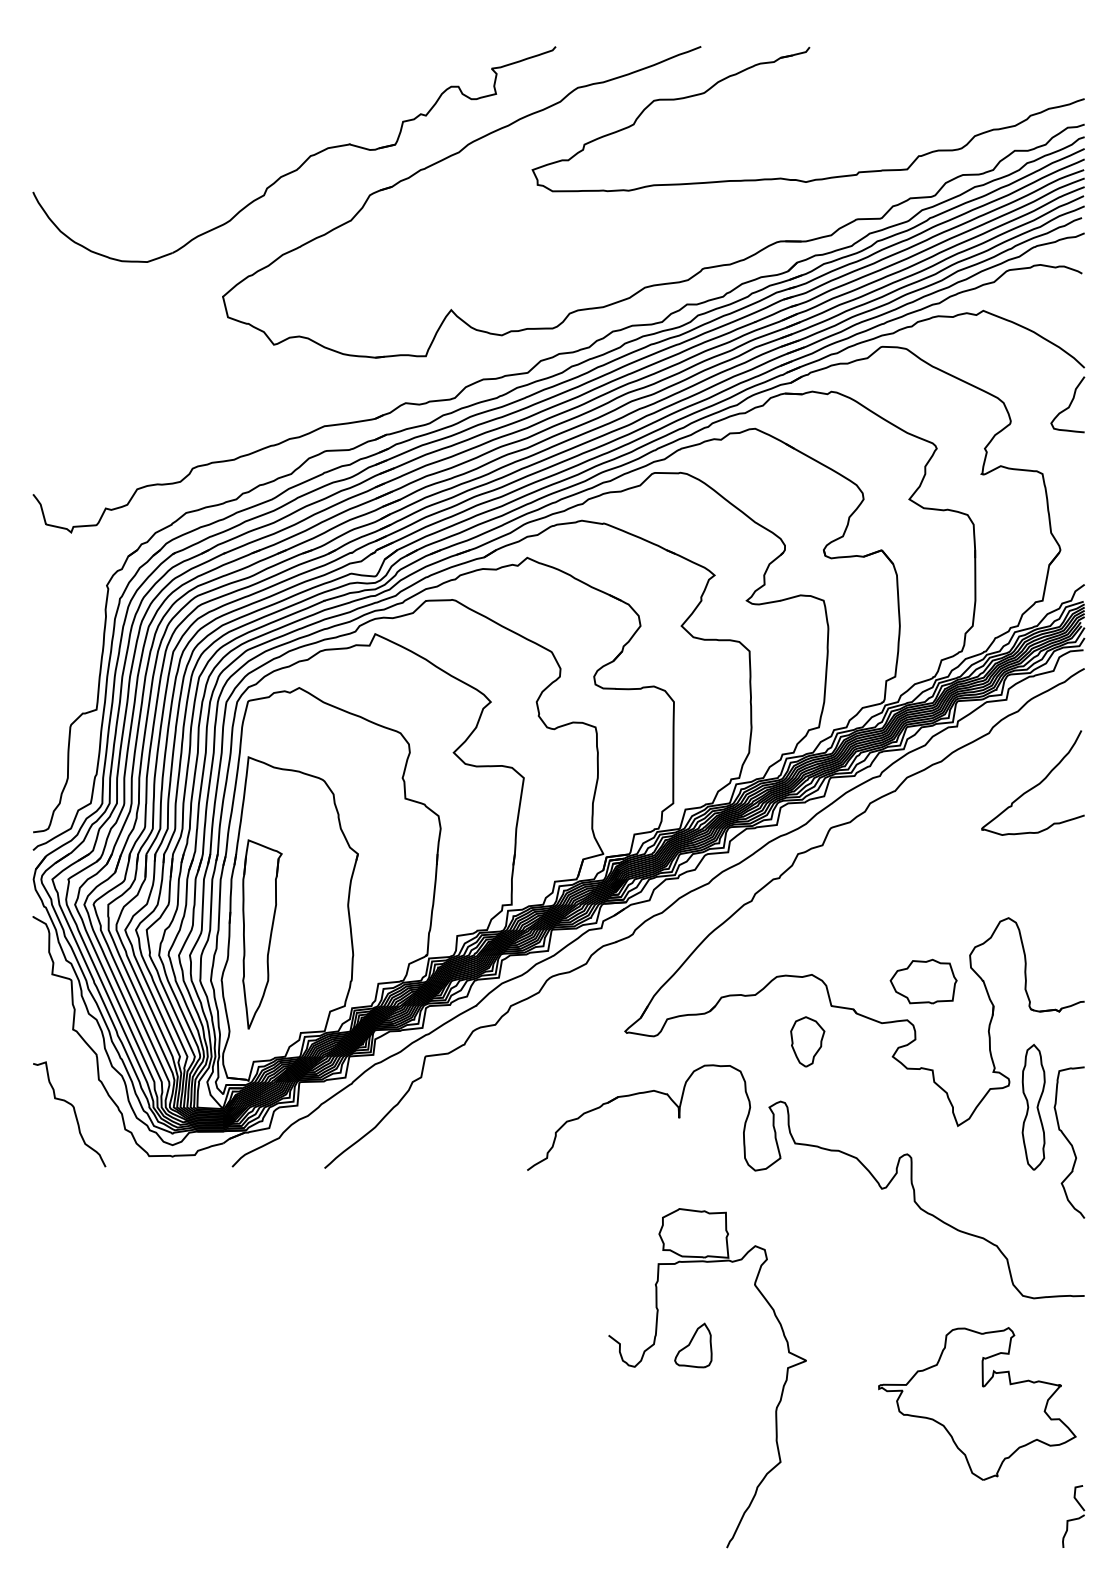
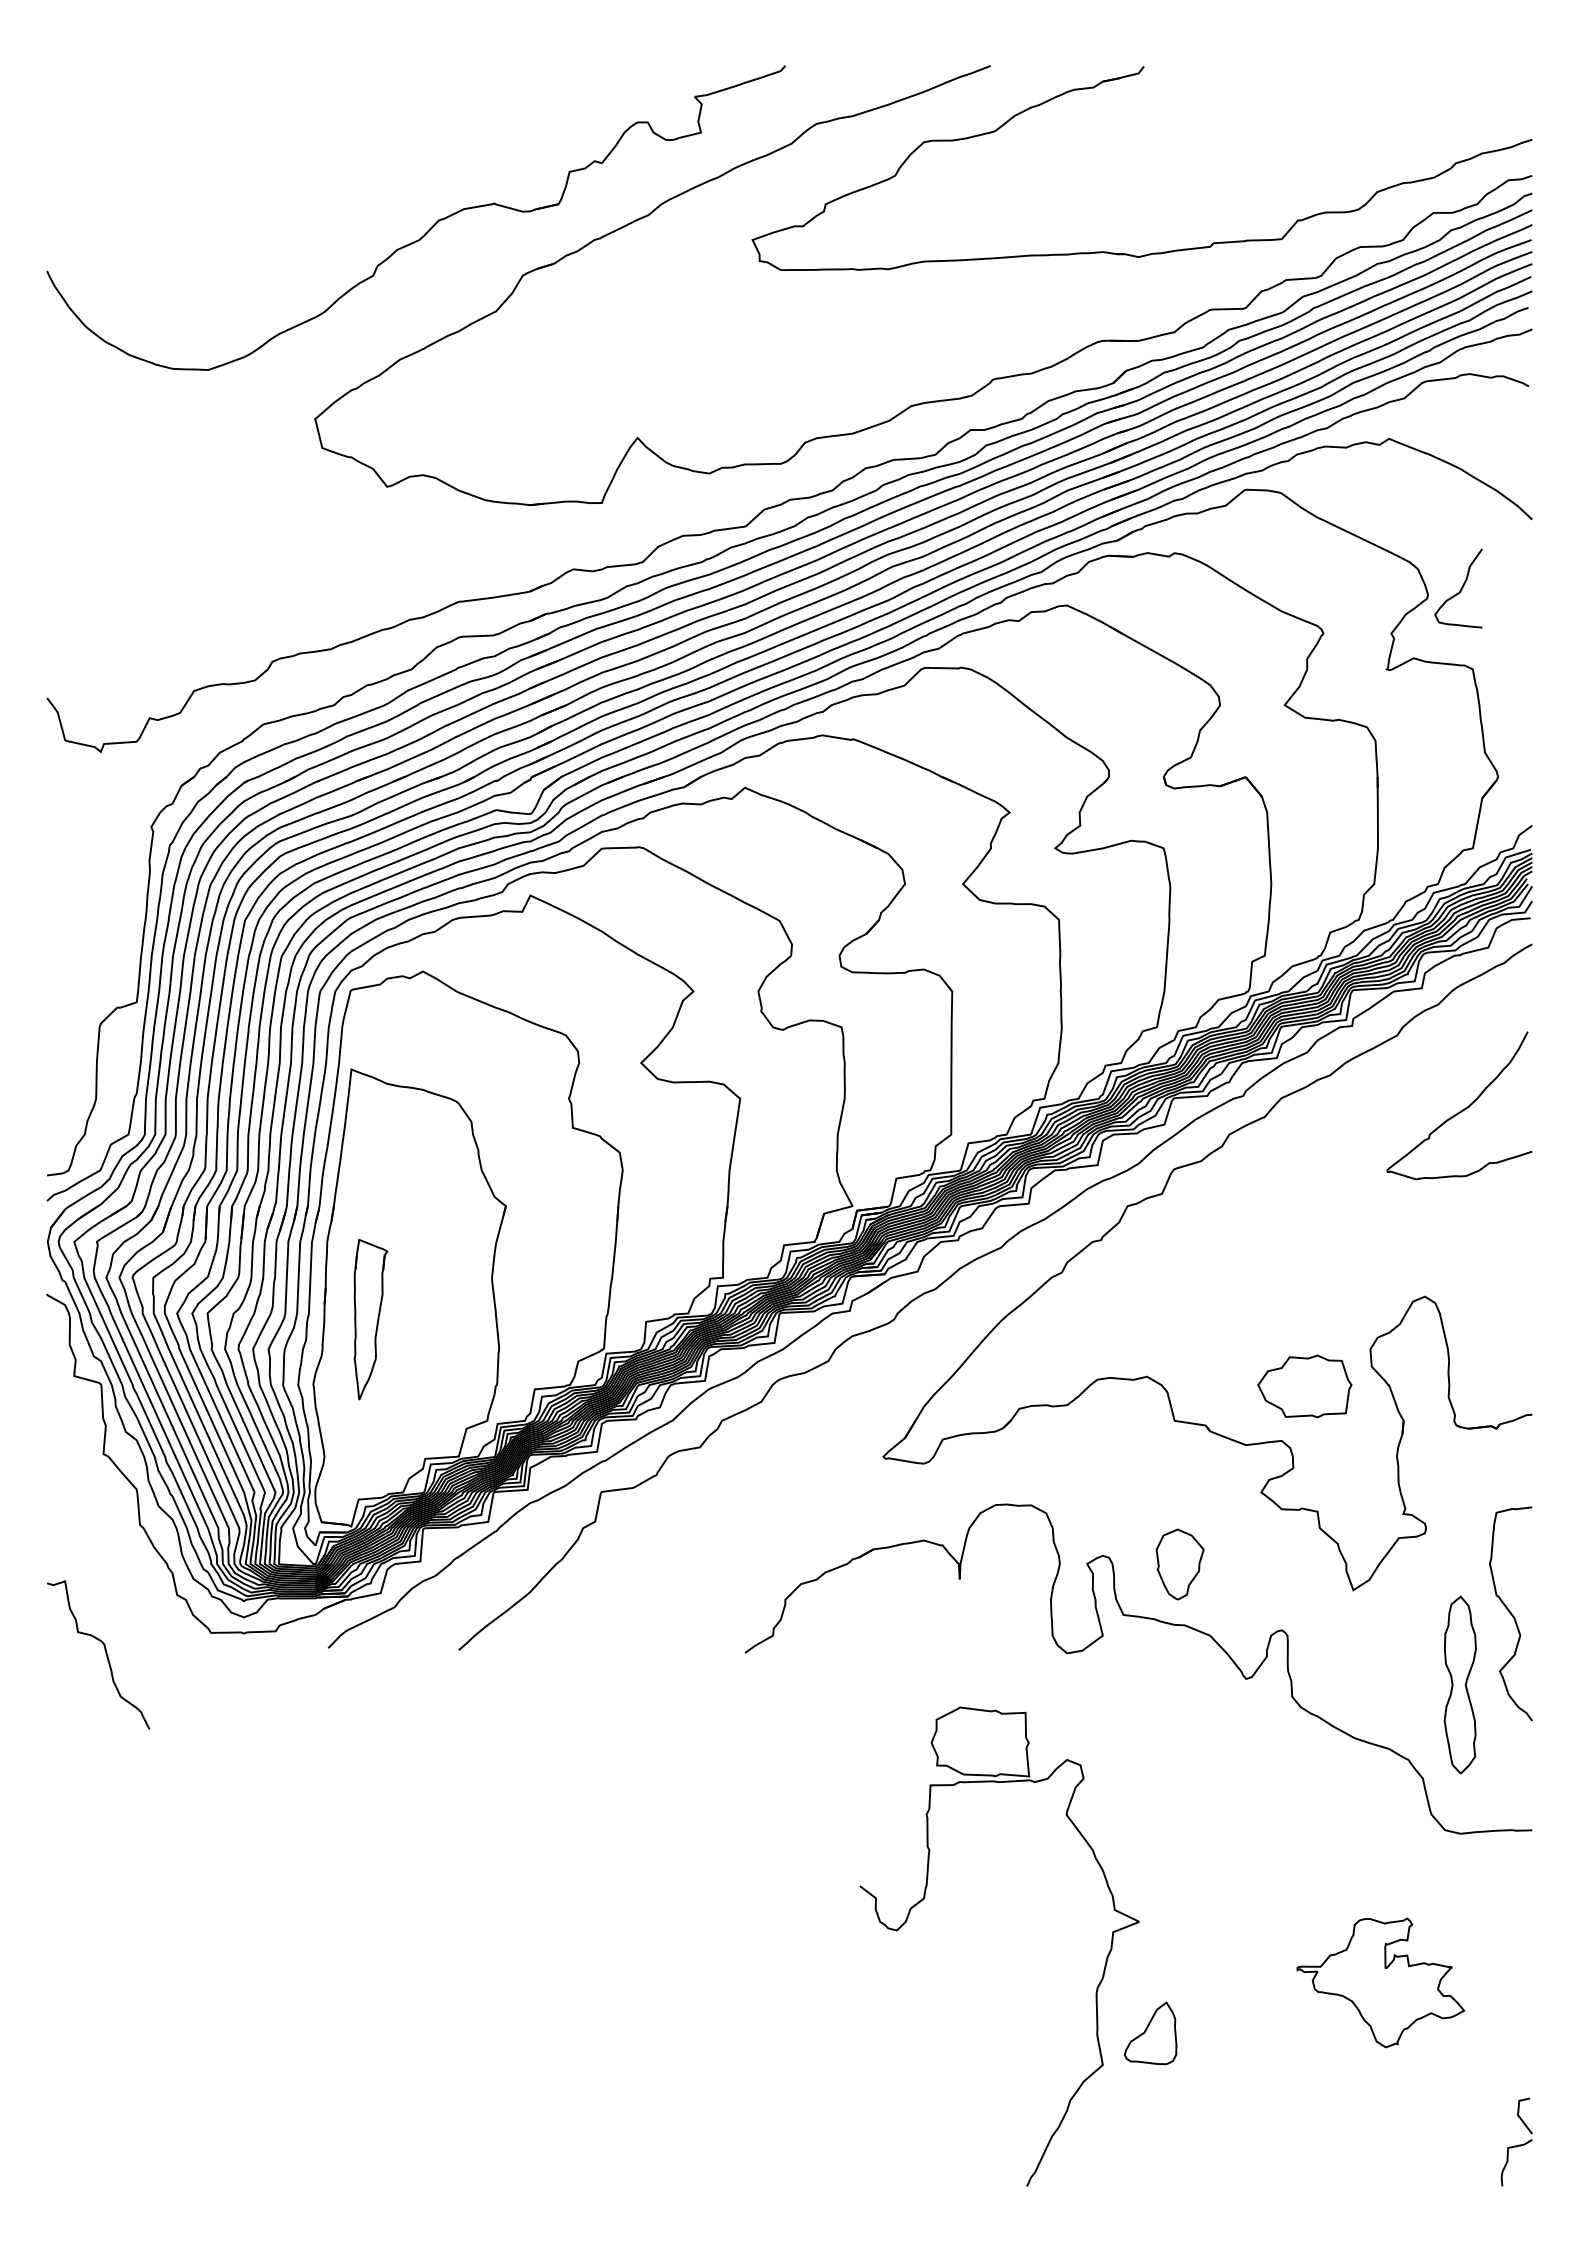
curve: (1069, 404) -> (1460, 588), moved
part: (262, 934) -> (370, 1319), size x0.6
part: (807, 1041) -> (1179, 1564), moved
part: (1033, 1107) -> (1459, 1684), moved
curve: (74, 1113) -> (105, 1653), moved
part: (693, 1345) -> (1150, 2033), moved
part: (977, 1403) -> (1380, 1982), size x0.6

